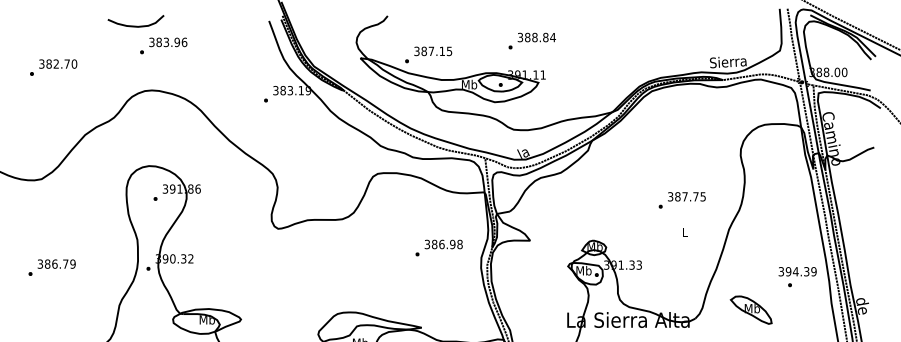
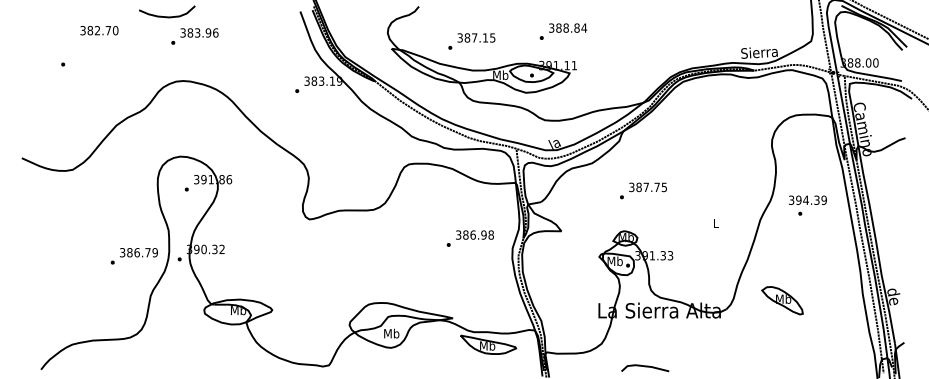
text: (428, 54) -> (471, 41), moved
text: (58, 63) -> (99, 30), moved
text: (682, 199) -> (643, 190), moved
text: (51, 267) -> (133, 256), moved
text: (797, 276) -> (807, 205), moved

